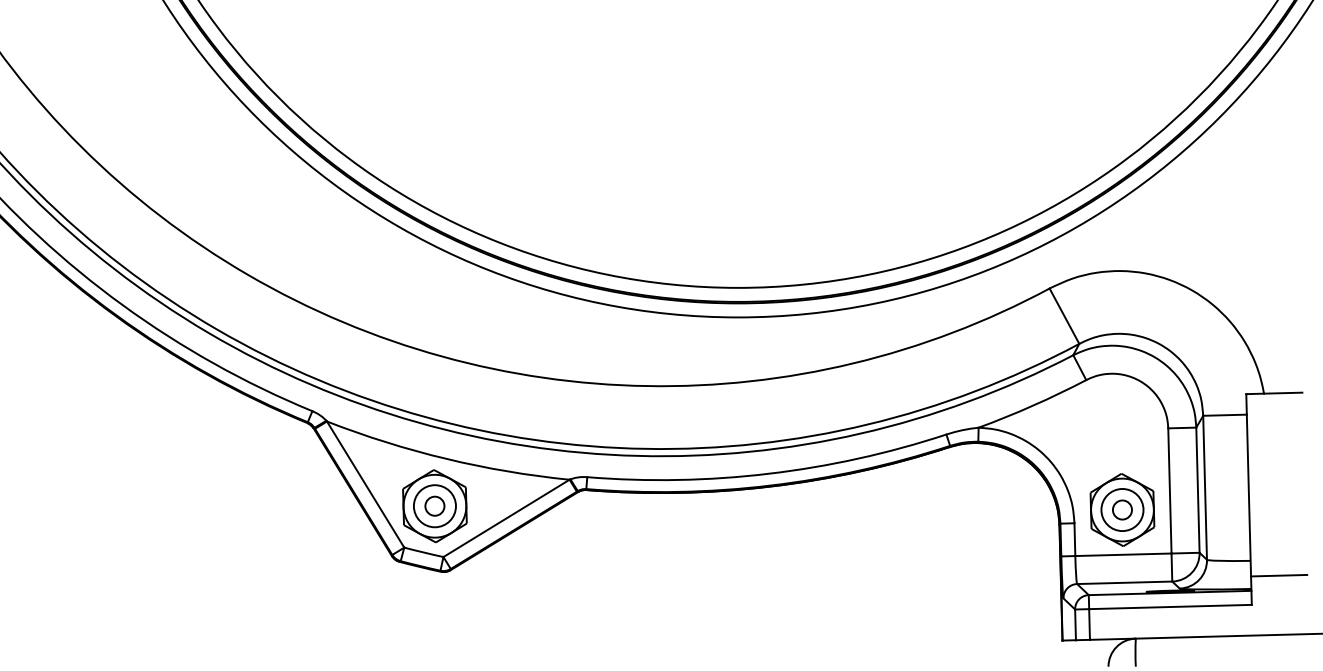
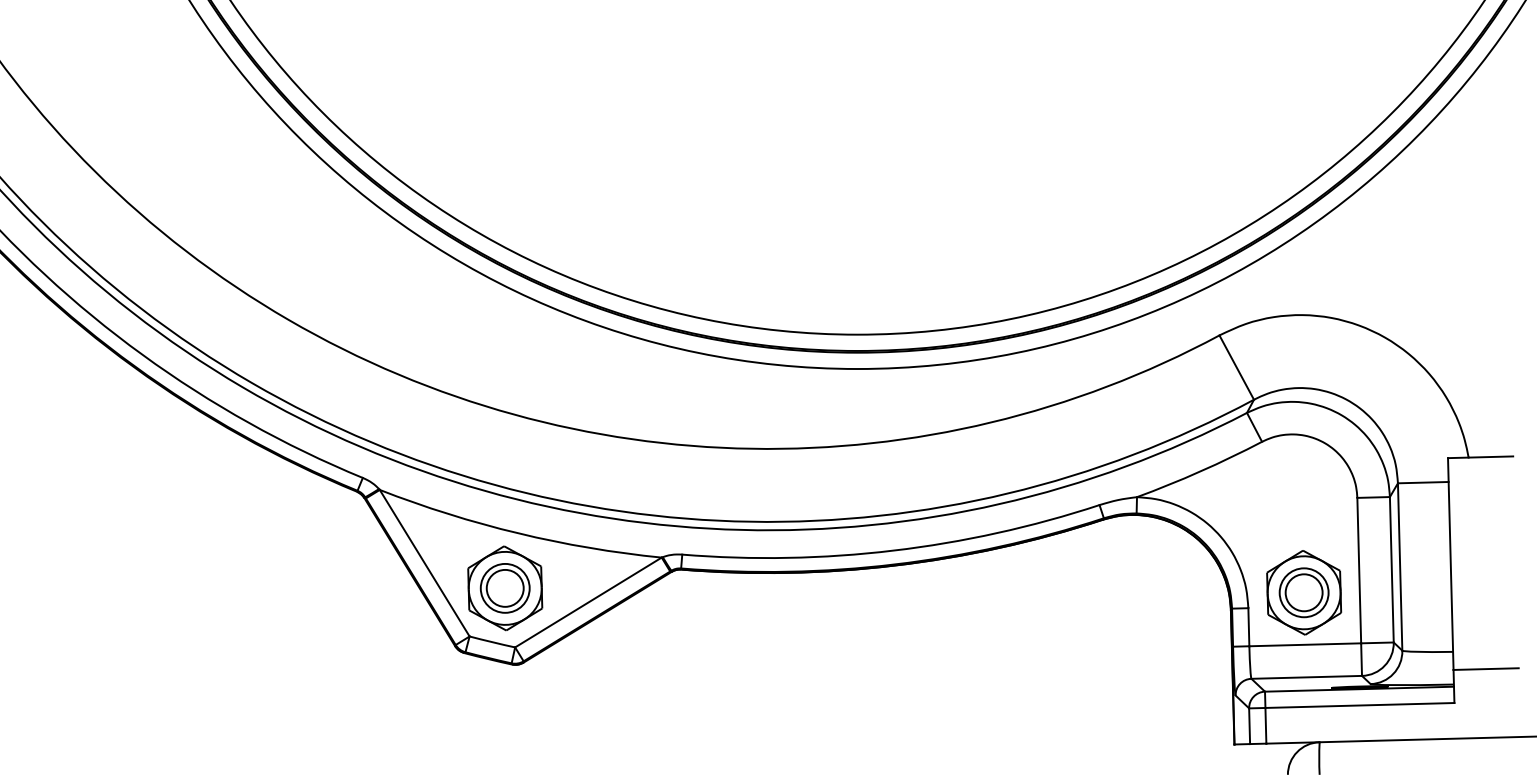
circle: (434, 505) -> (504, 587), size x1.67
circle: (1121, 509) -> (1303, 592), size x1.67

